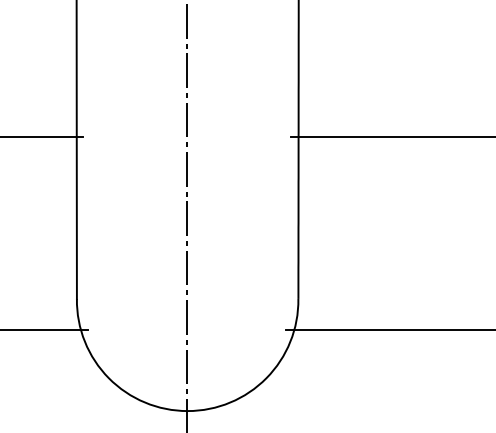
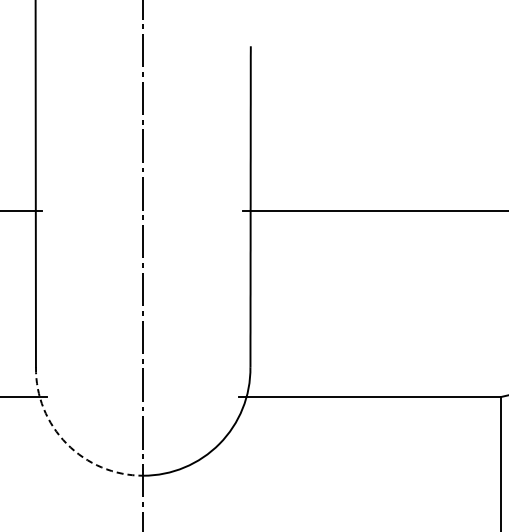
arc: (108, 377) -> (66, 443), solid -> dashed

